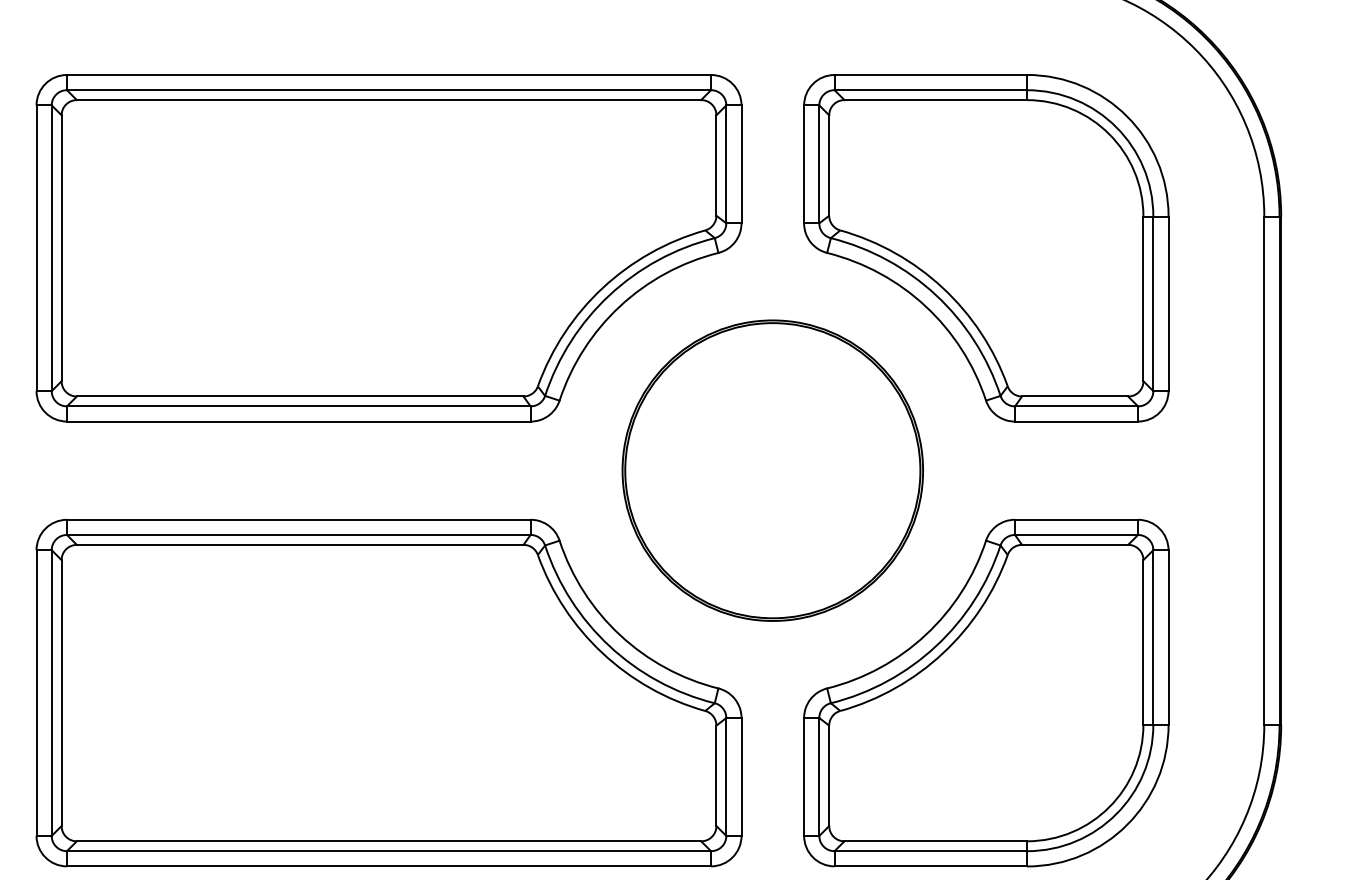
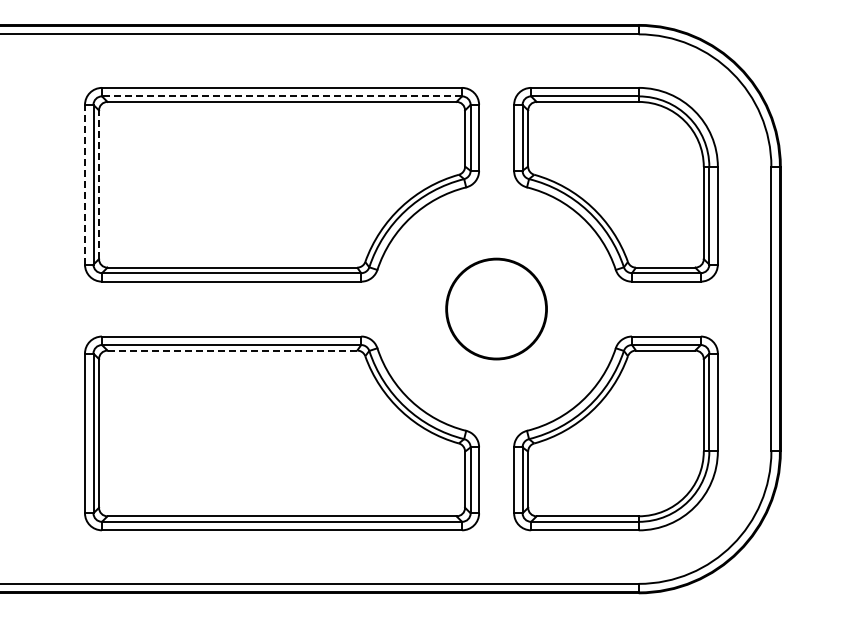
line: (388, 90) -> (281, 96), solid -> dashed
line: (35, 247) -> (84, 184), solid -> dashed
line: (62, 247) -> (99, 184), solid -> dashed
part: (772, 469) -> (496, 308), size x0.6
line: (300, 544) -> (232, 350), solid -> dashed

